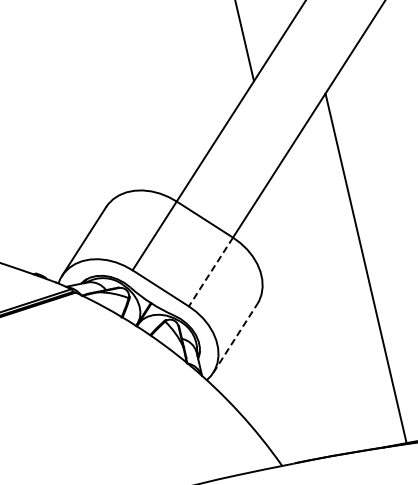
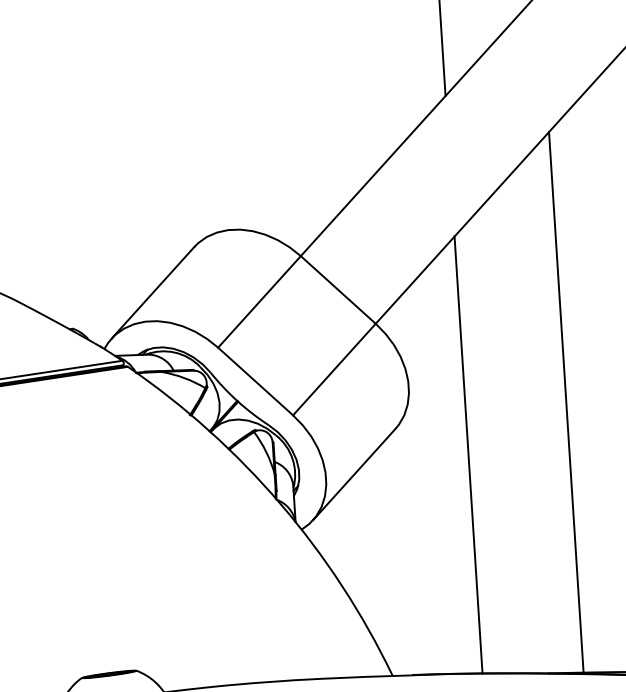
line: (210, 272) -> (333, 370), dashed -> solid
line: (307, 313) -> (467, 455), added
line: (235, 338) -> (354, 474), dashed -> solid

